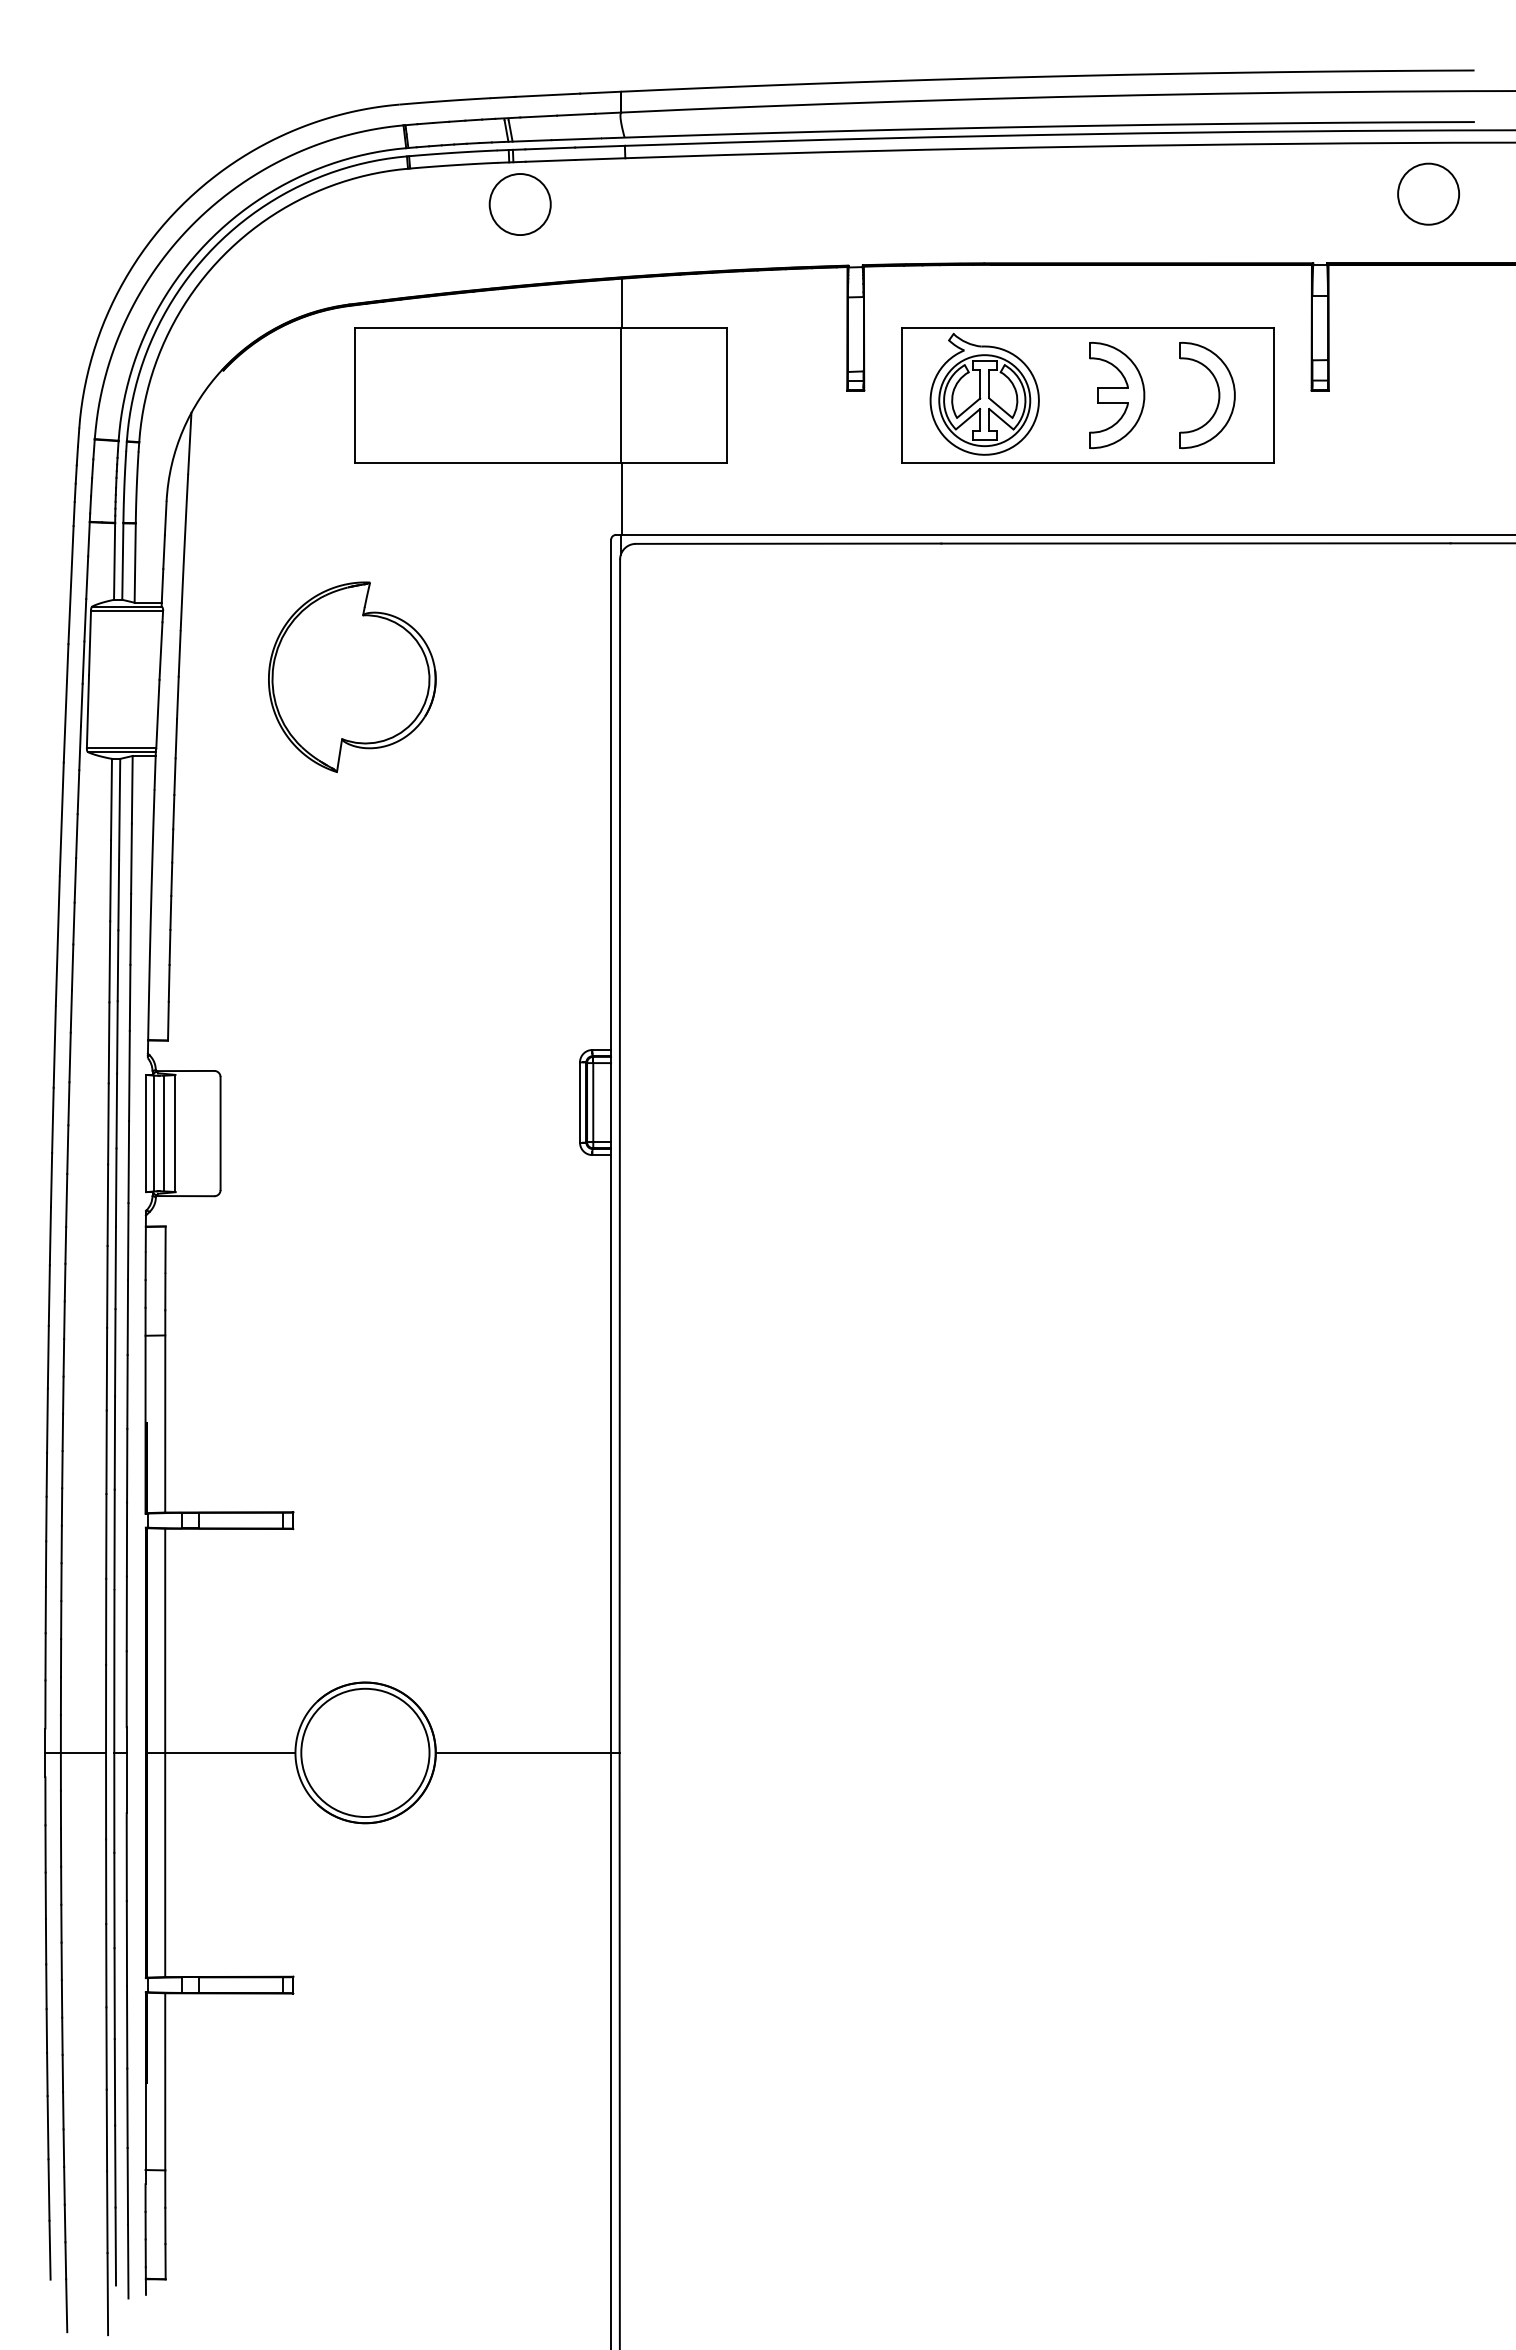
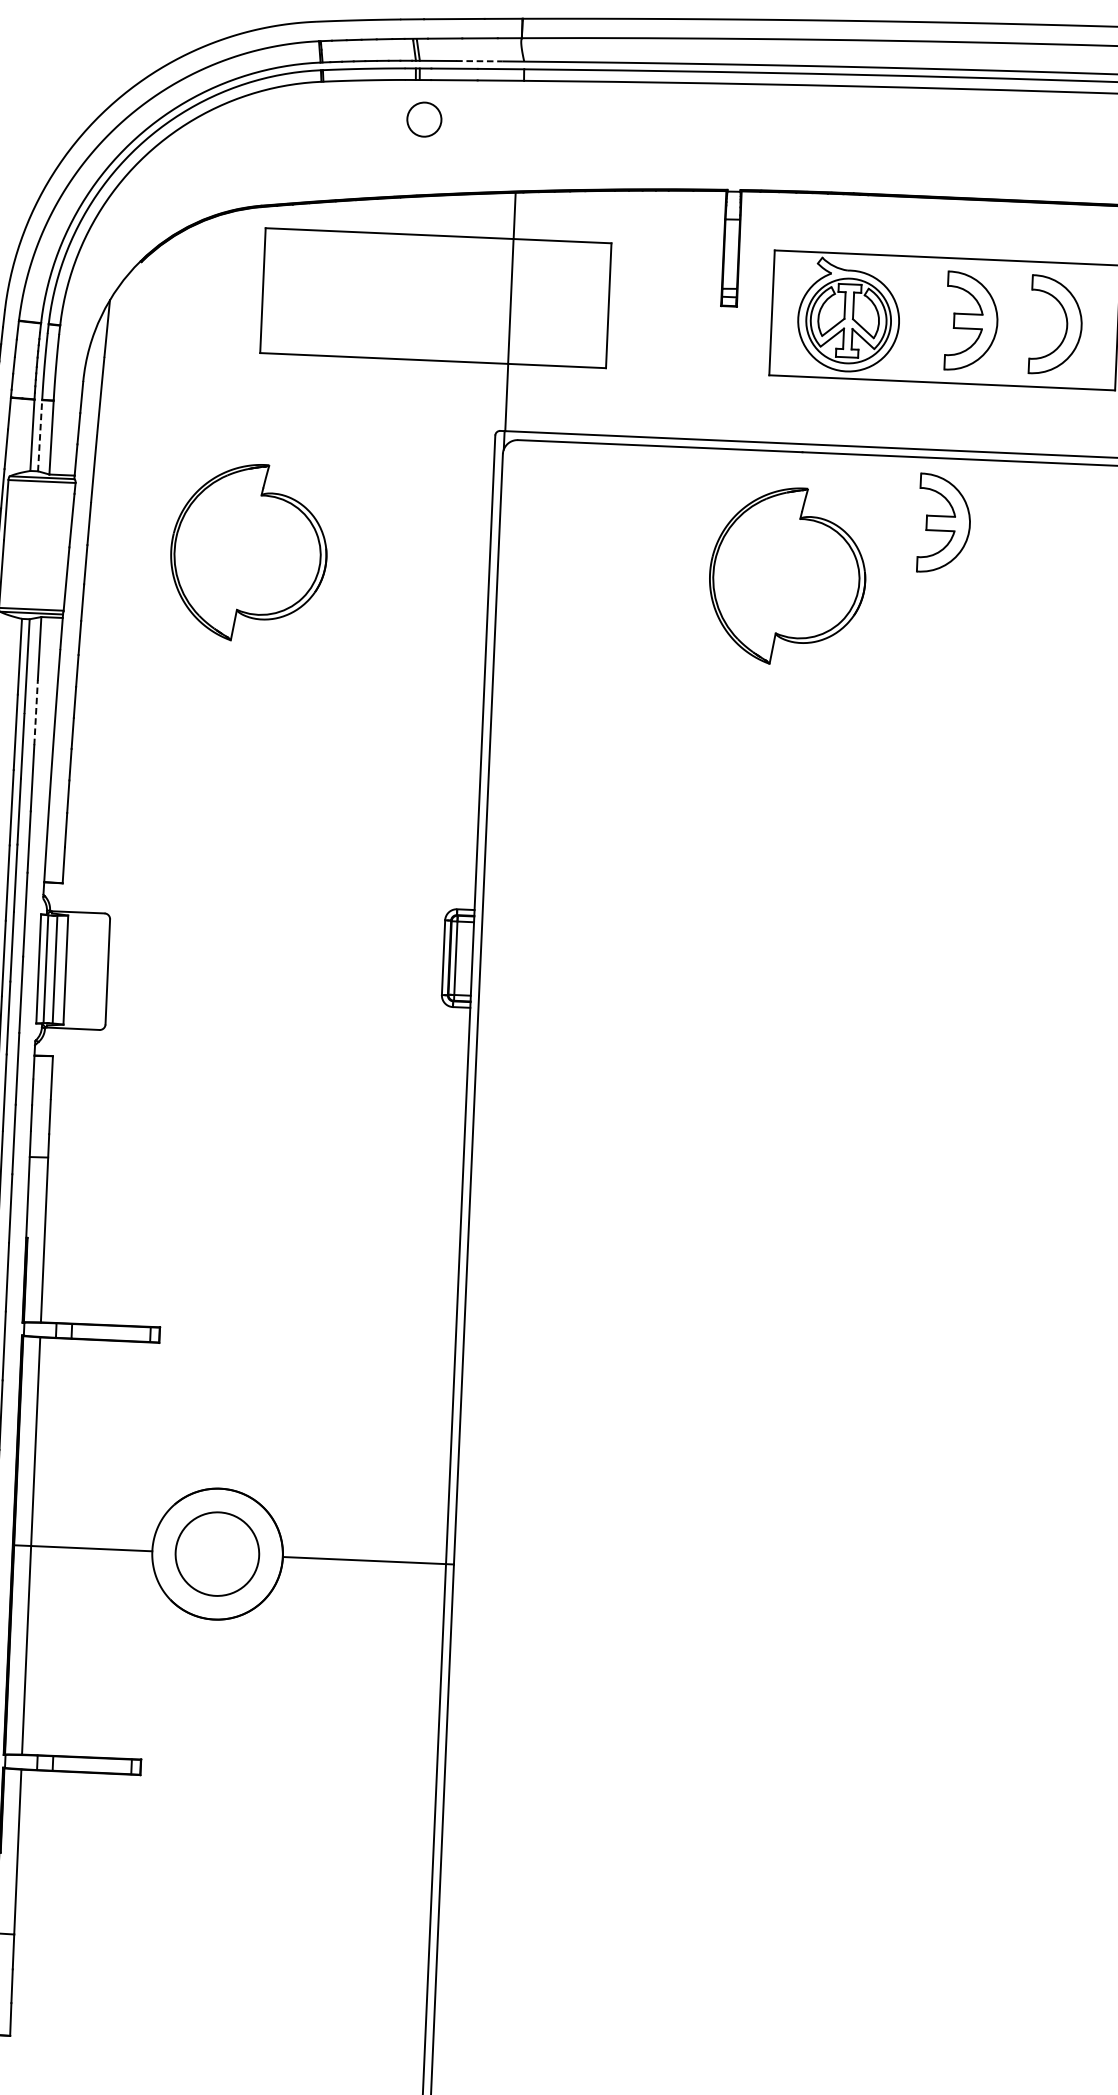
line: (576, 139) -> (479, 61), solid -> dashed
circle: (519, 204) -> (423, 119), size x0.6
line: (122, 560) -> (39, 434), solid -> dashed
part: (1097, 613) -> (944, 523), added
part: (931, 676) -> (787, 575), added
line: (131, 858) -> (36, 712), solid -> dashed
circle: (365, 1752) -> (217, 1553), size x0.7

